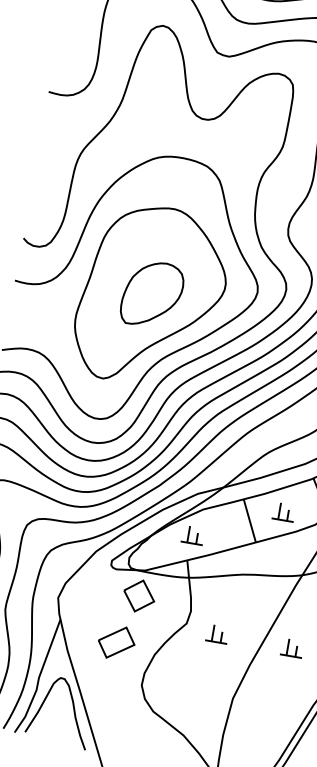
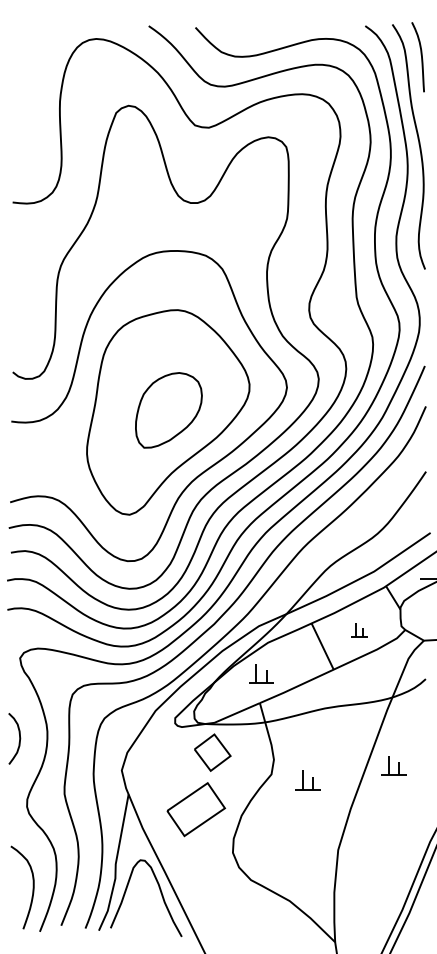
part: (284, 511) -> (359, 629), size x0.7
part: (116, 642) -> (196, 809), size x1.4
part: (291, 647) -> (393, 765), moved

